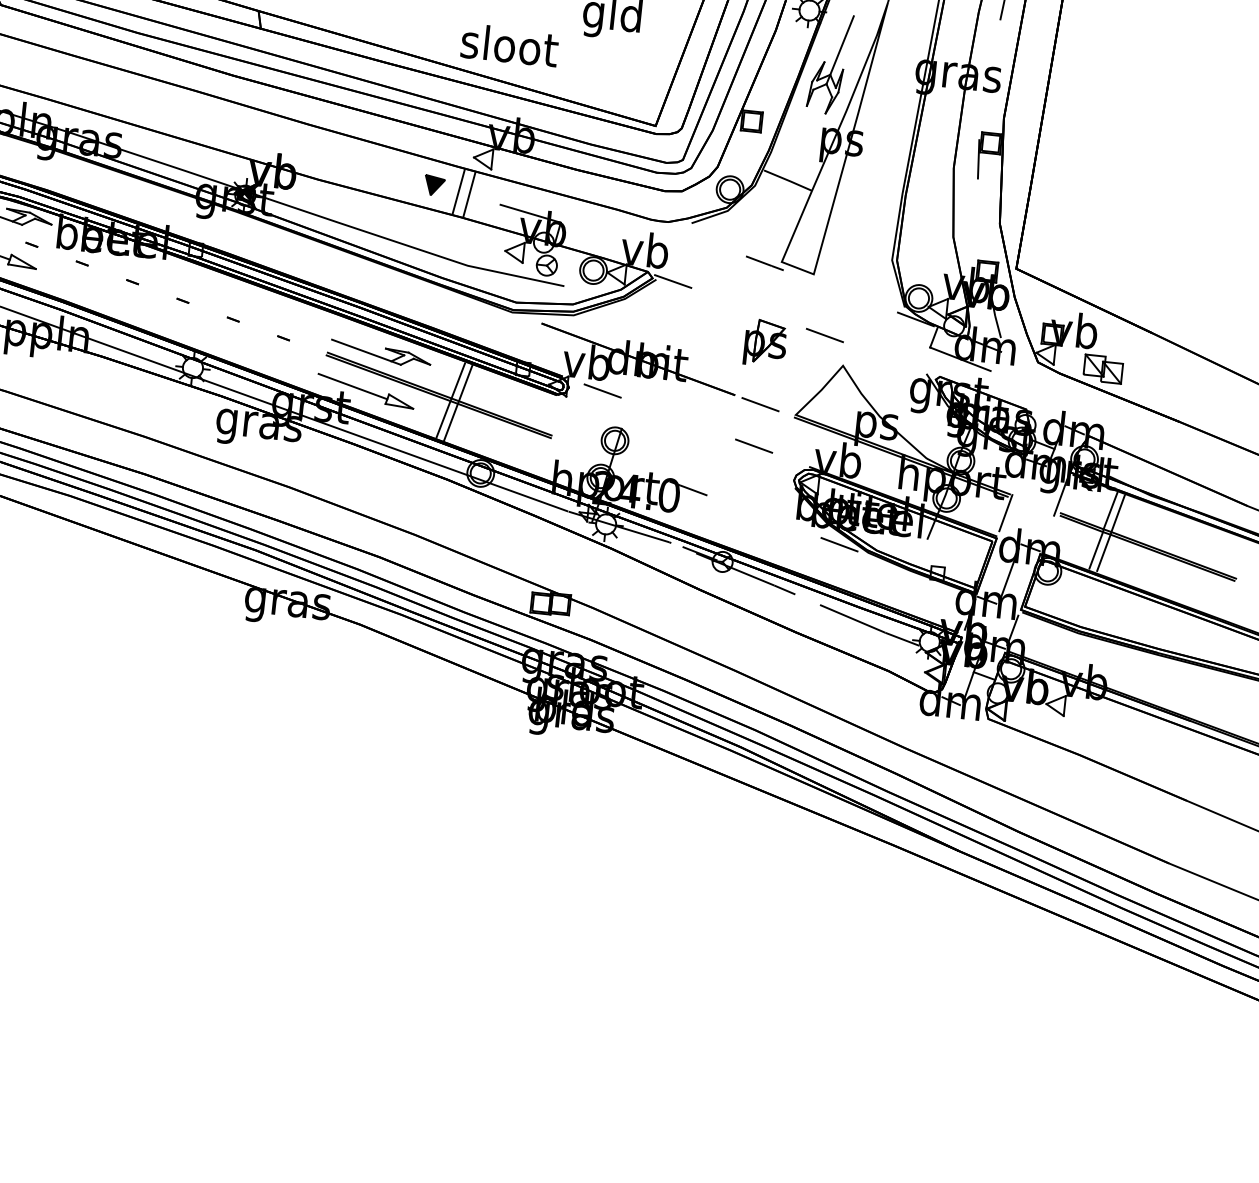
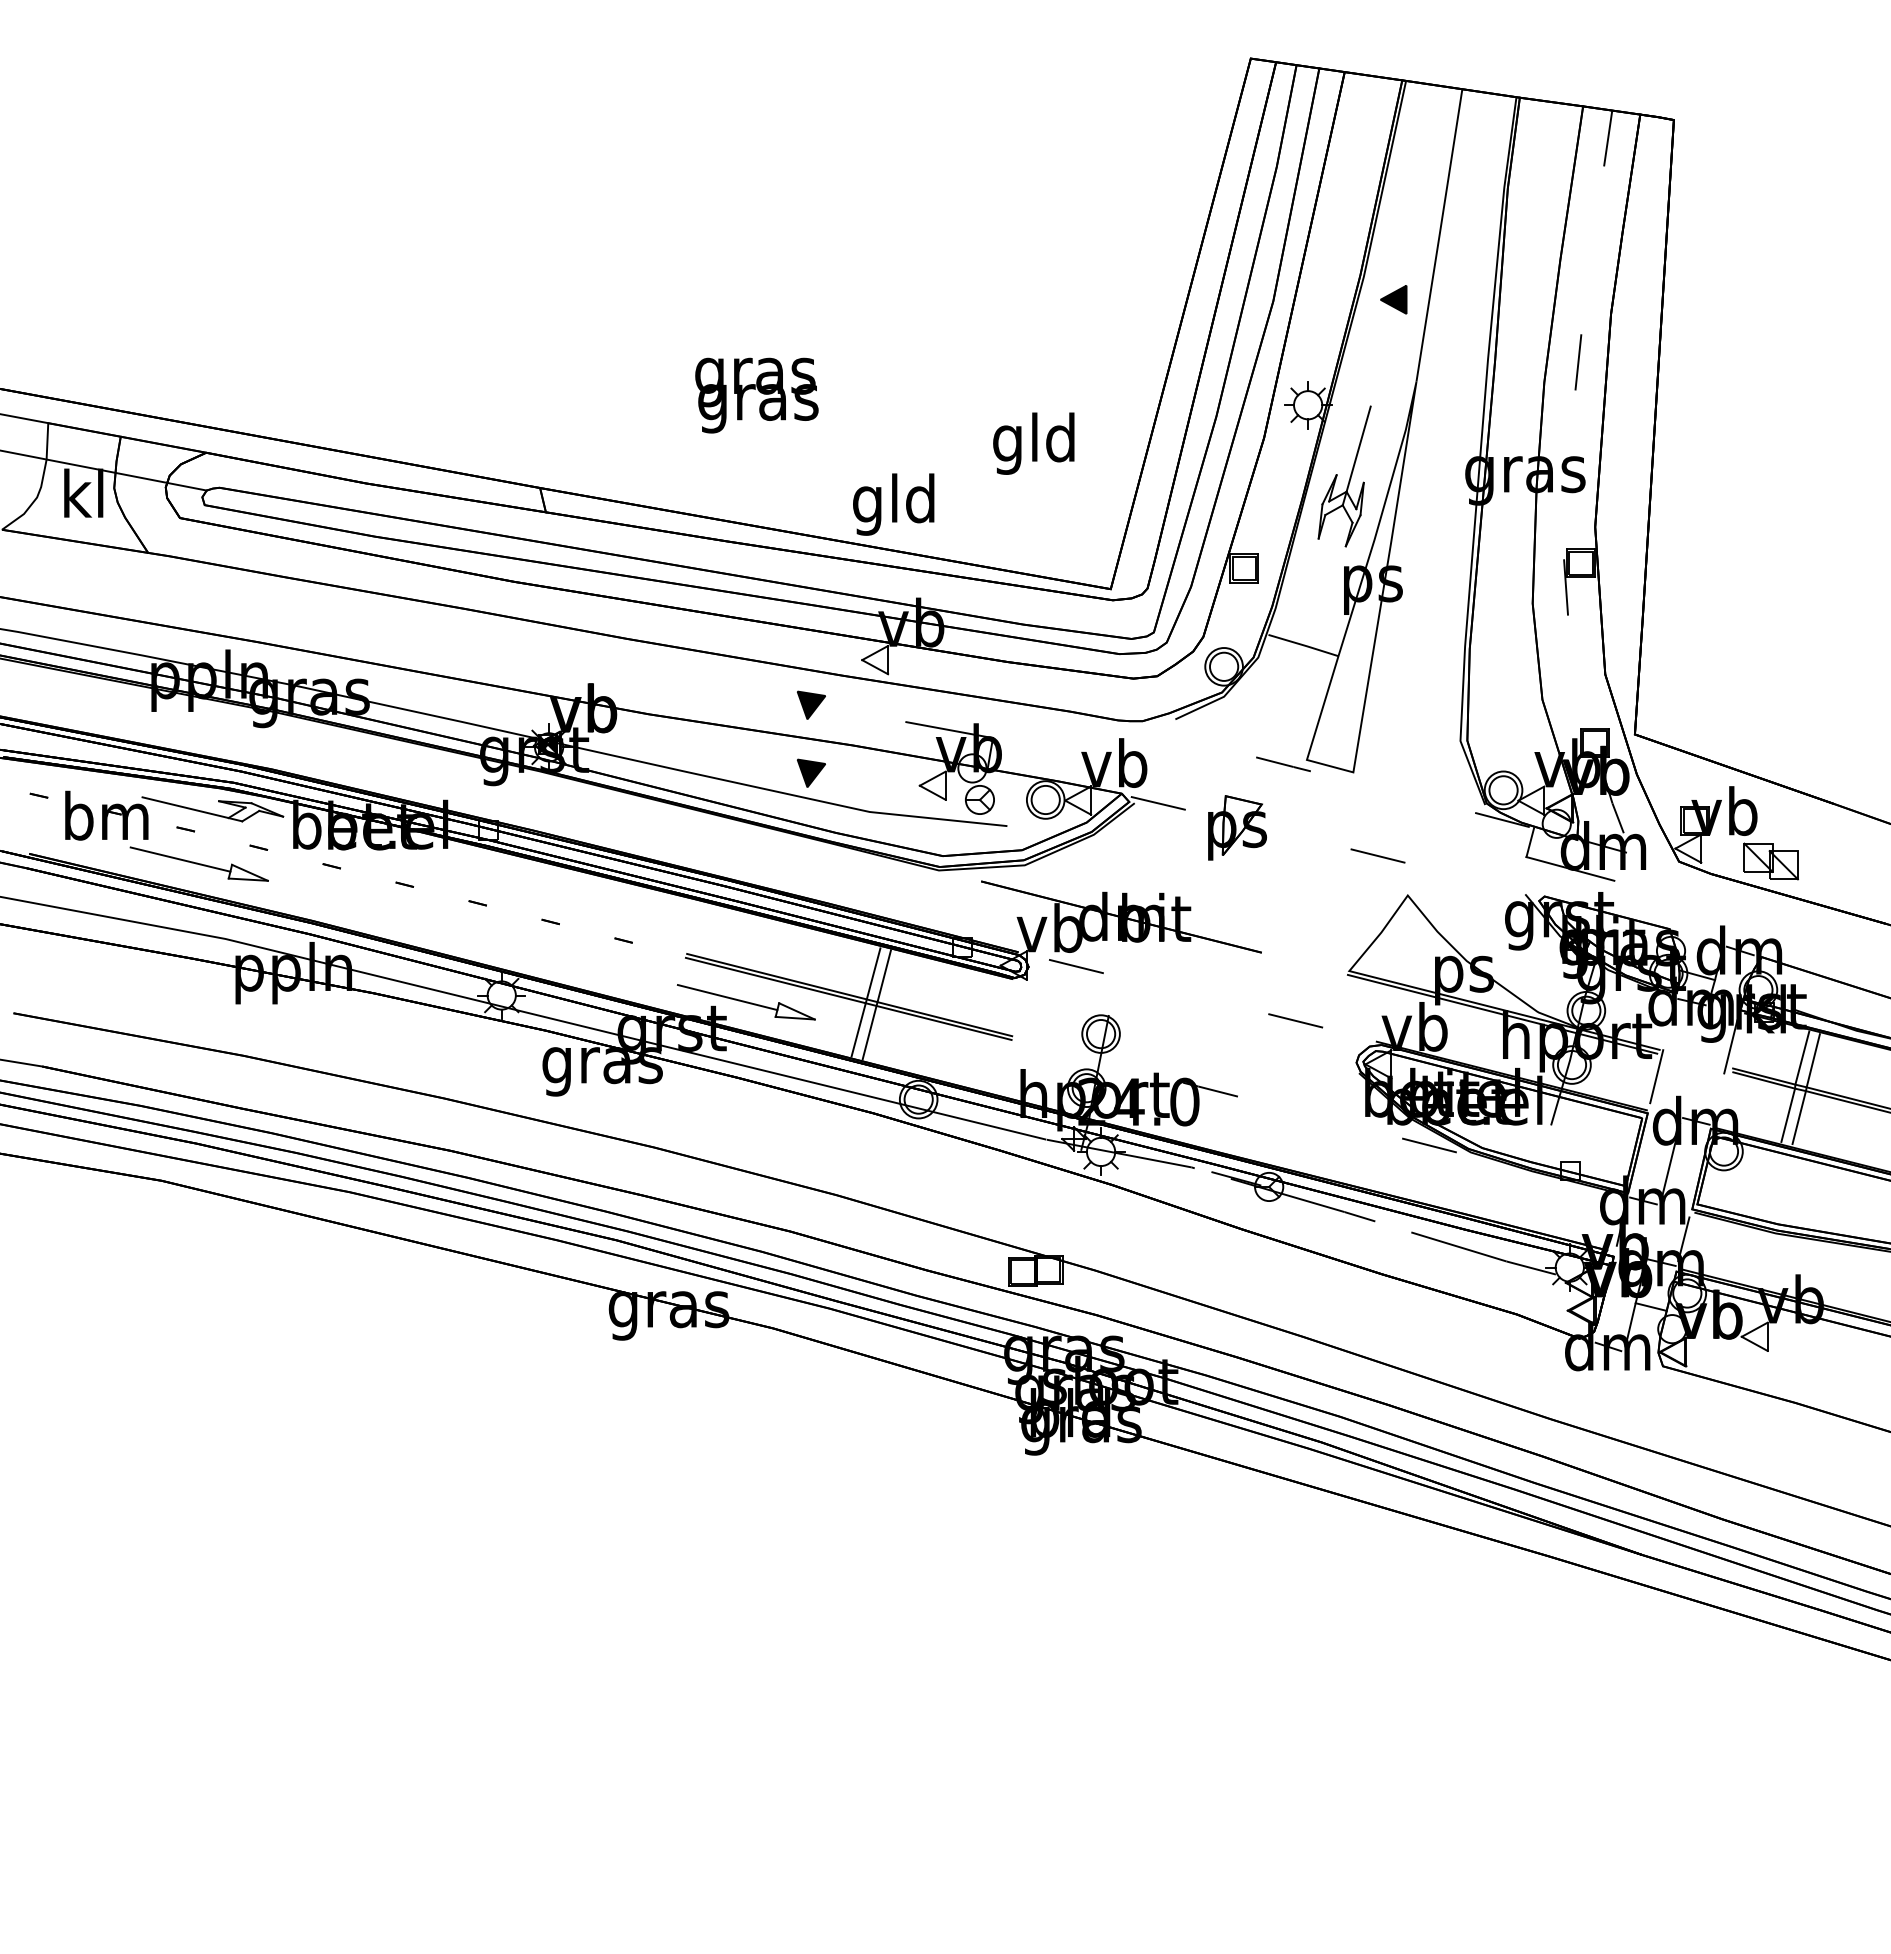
text: (509, 49) -> (895, 504), sloot -> gld
line: (458, 191) -> (845, 710), removed
line: (469, 194) -> (861, 712), removed
part: (428, 233) -> (810, 772), added
part: (765, 343) -> (1237, 827), moved
part: (380, 353) -> (761, 947), removed
line: (761, 405) -> (1299, 962), removed

